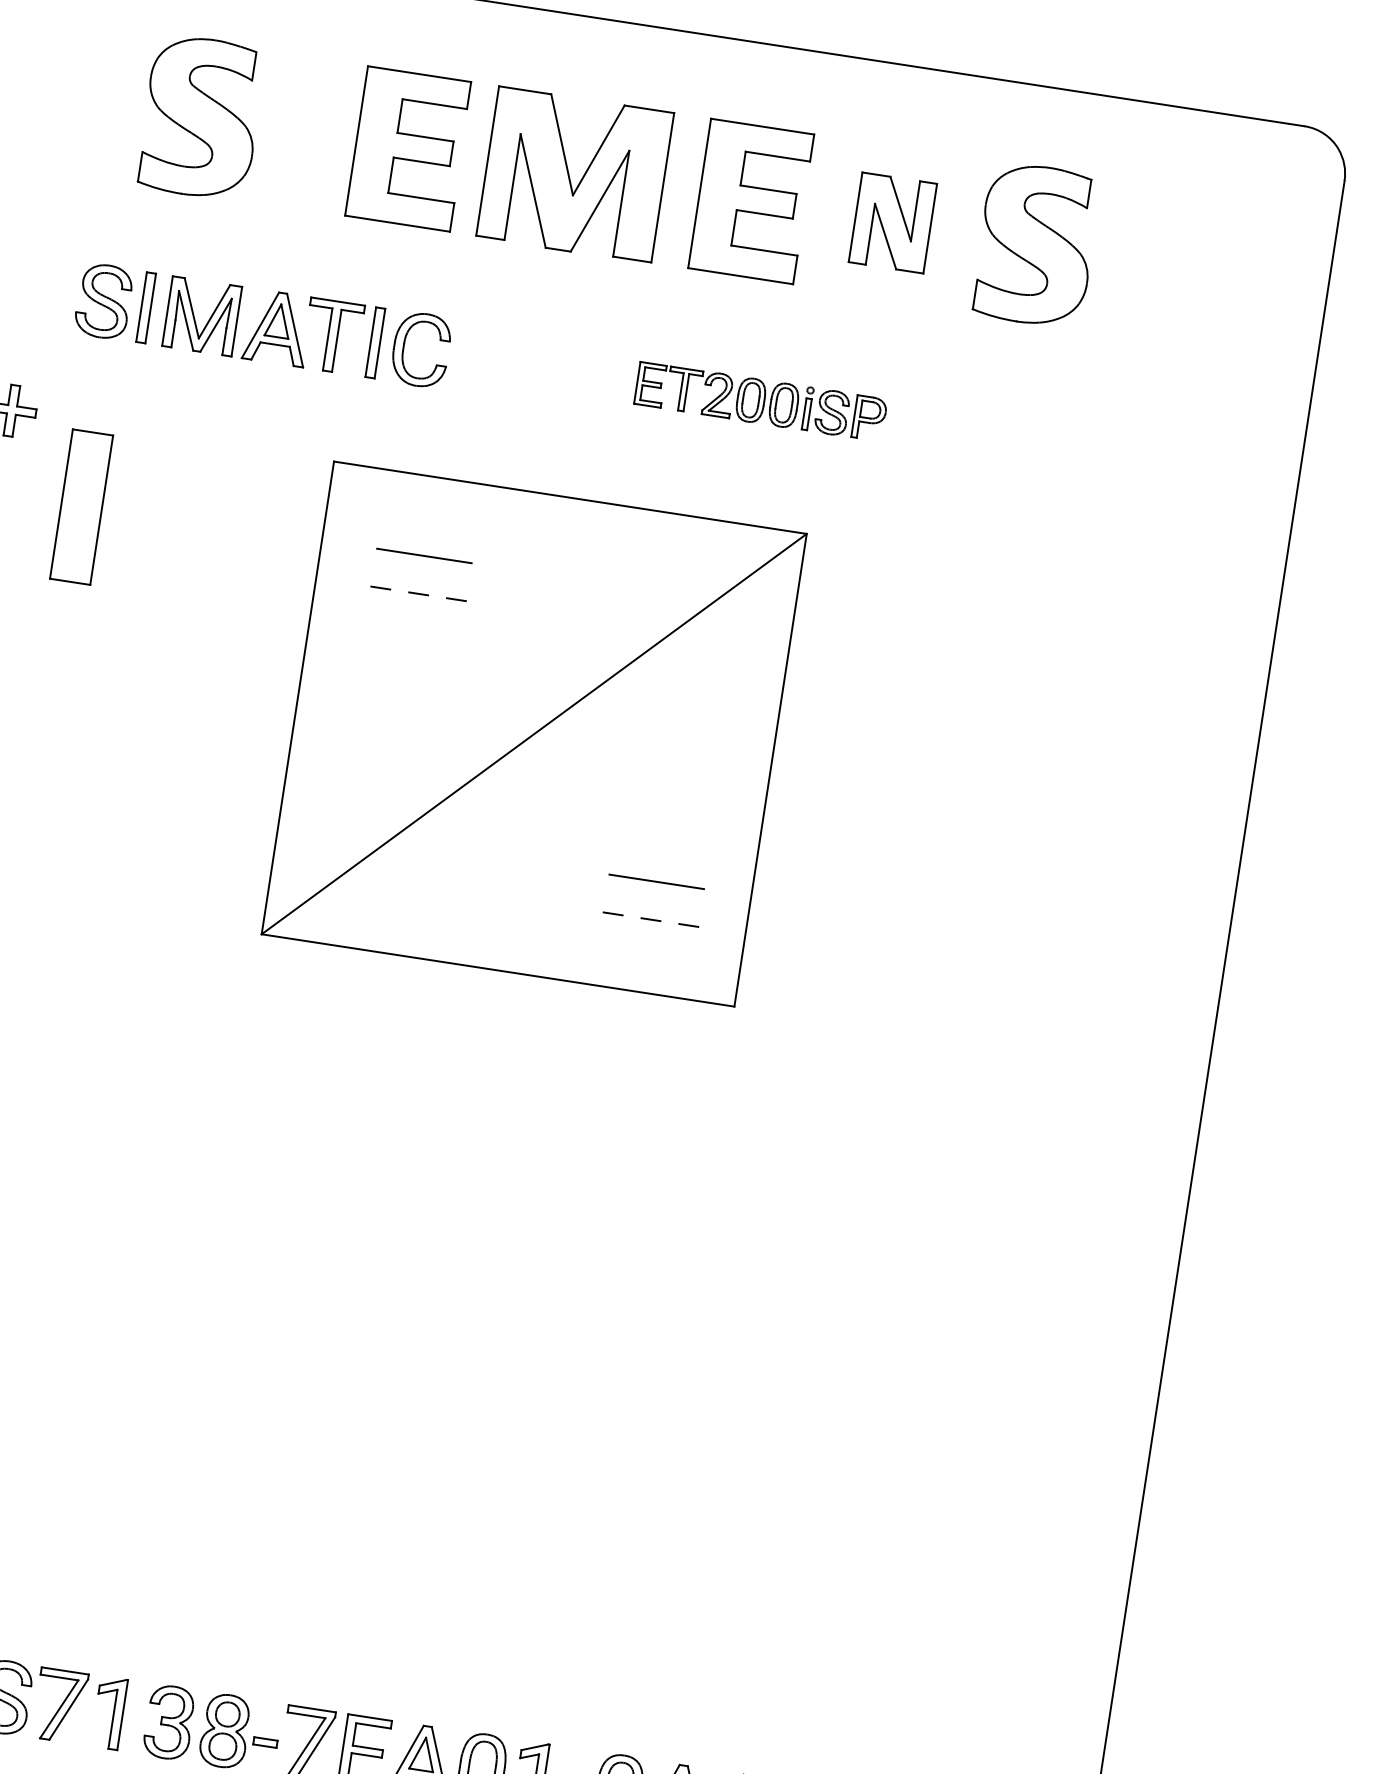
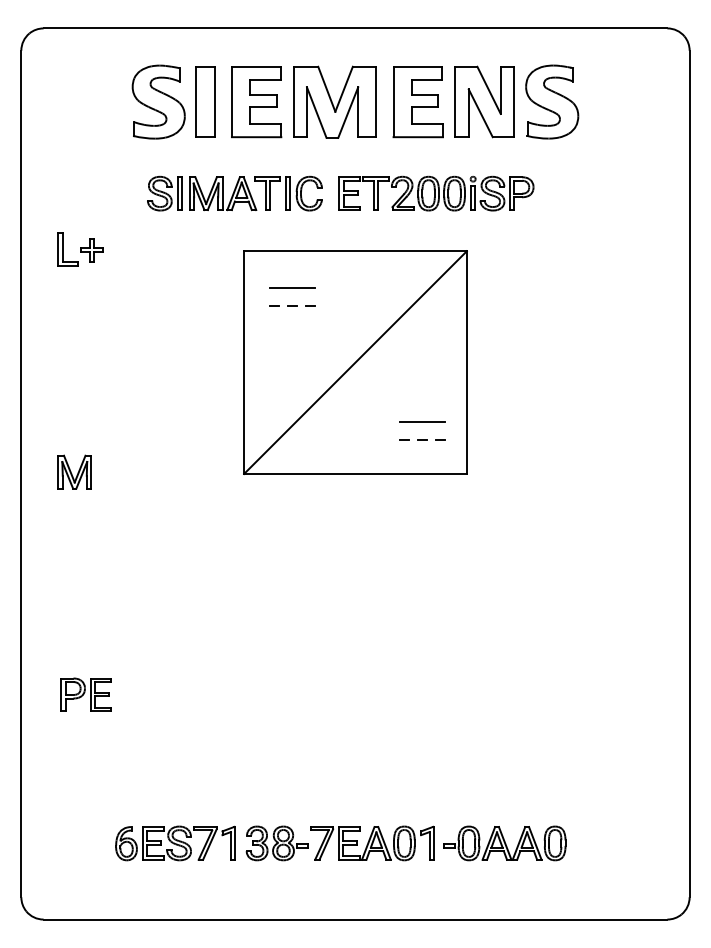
part: (892, 221) -> (484, 101), size x1.67
part: (262, 325) -> (234, 193), moved
part: (761, 401) -> (436, 193), size x1.67
part: (82, 506) -> (205, 101), moved

